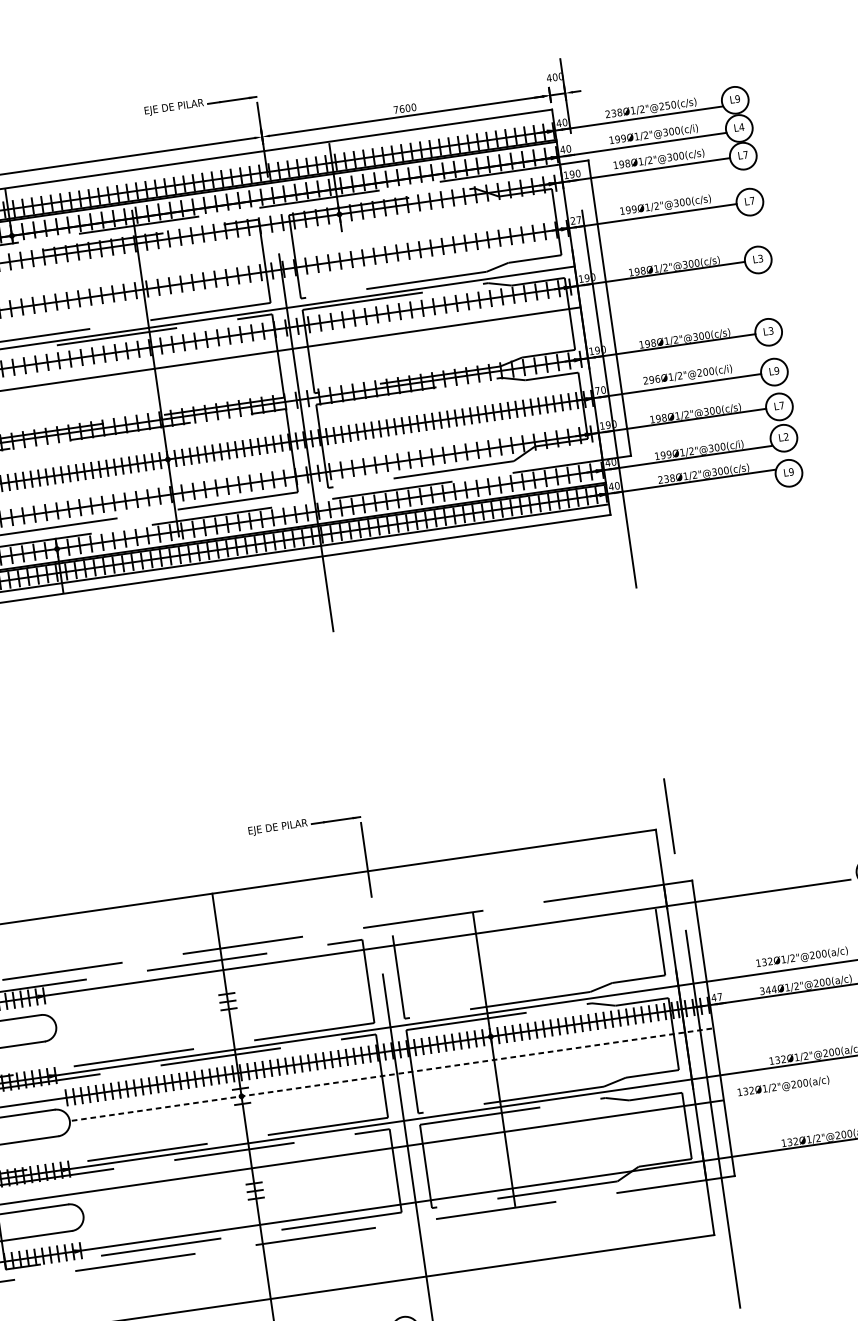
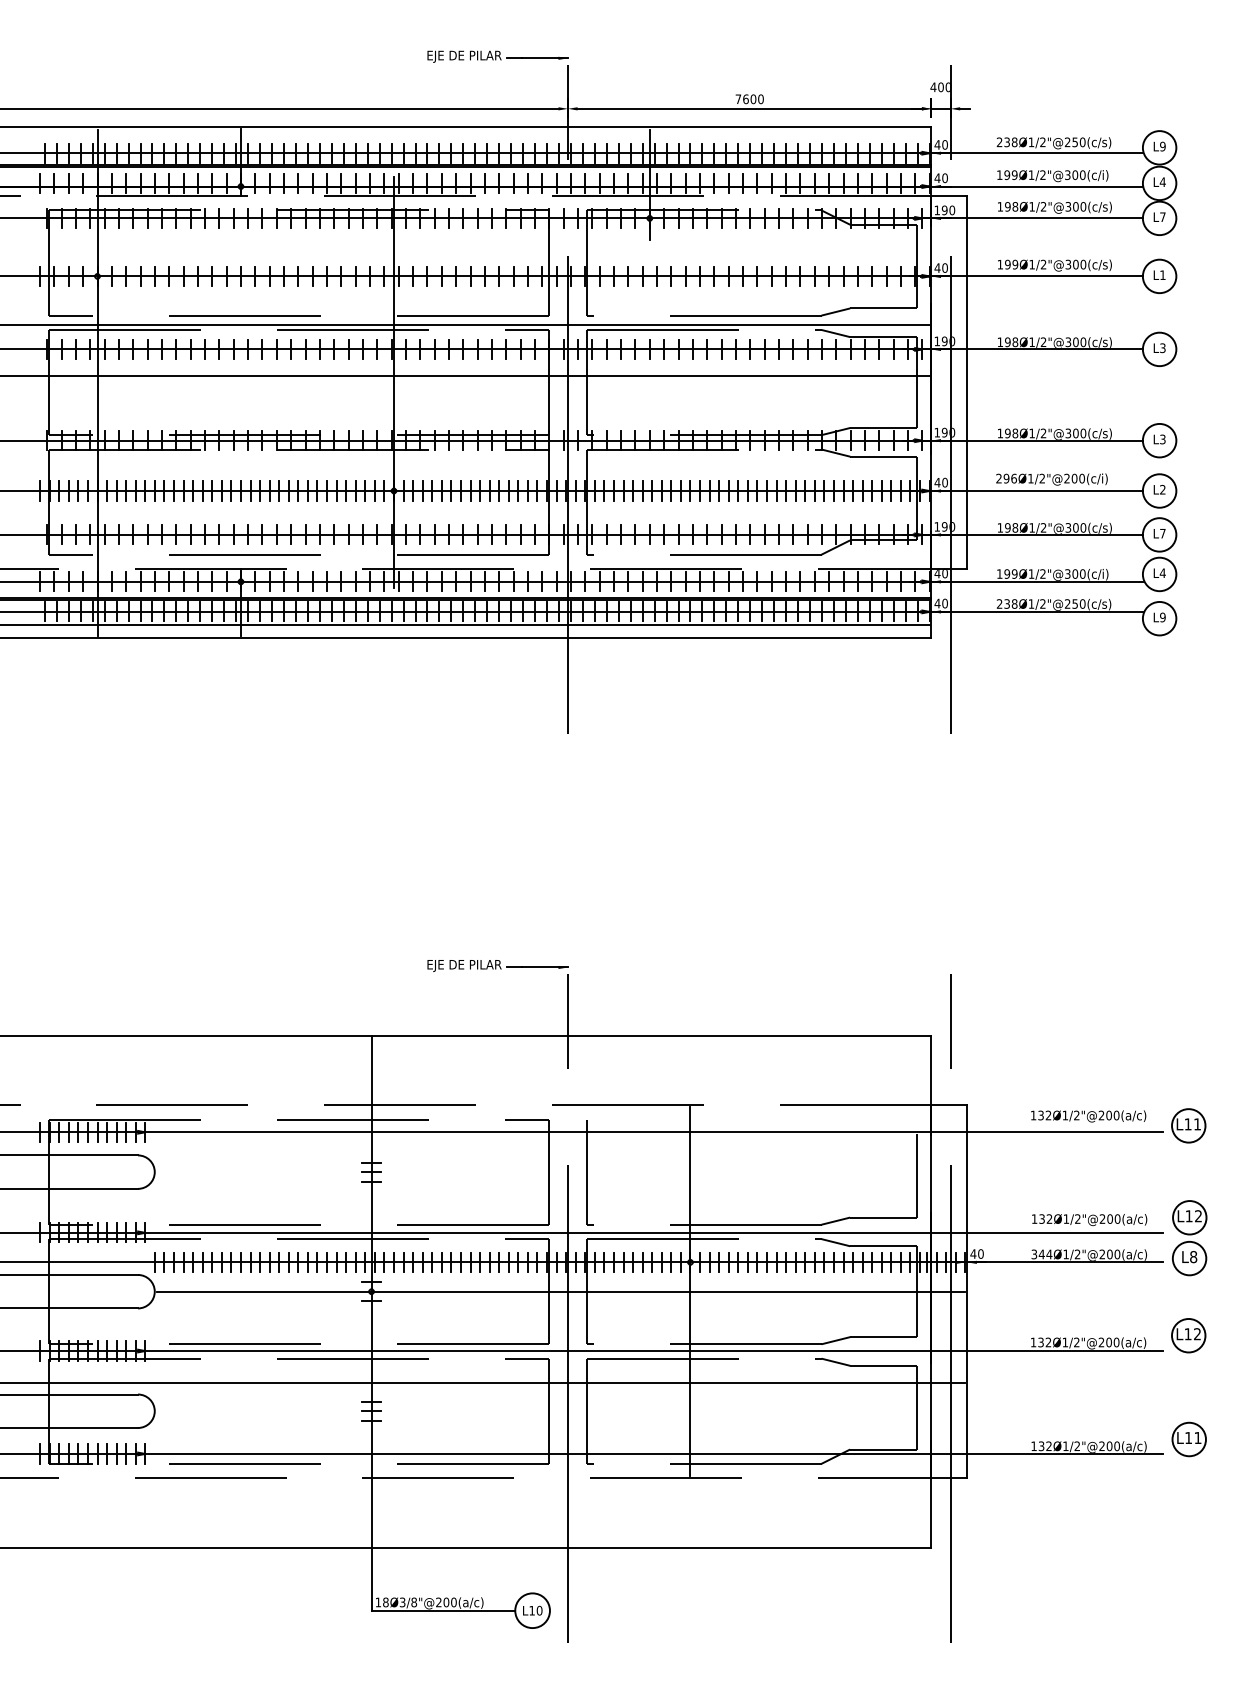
text: (751, 200) -> (1162, 274), L7 -> L1
text: (575, 220) -> (940, 267), 27 -> 40
text: (776, 370) -> (1162, 489), L9 -> L2
text: (597, 390) -> (937, 482), 70 -> 40
text: (786, 436) -> (1162, 572), L2 -> L4
text: (717, 471) -> (1071, 603), 238Ø1/2"@300(c/s) -> 238Ø1/2"@250(c/s)
text: (719, 996) -> (980, 1253), 47 -> 40
line: (391, 1074) -> (560, 1291), dashed -> solid
text: (783, 1086) -> (1088, 1116), moved

